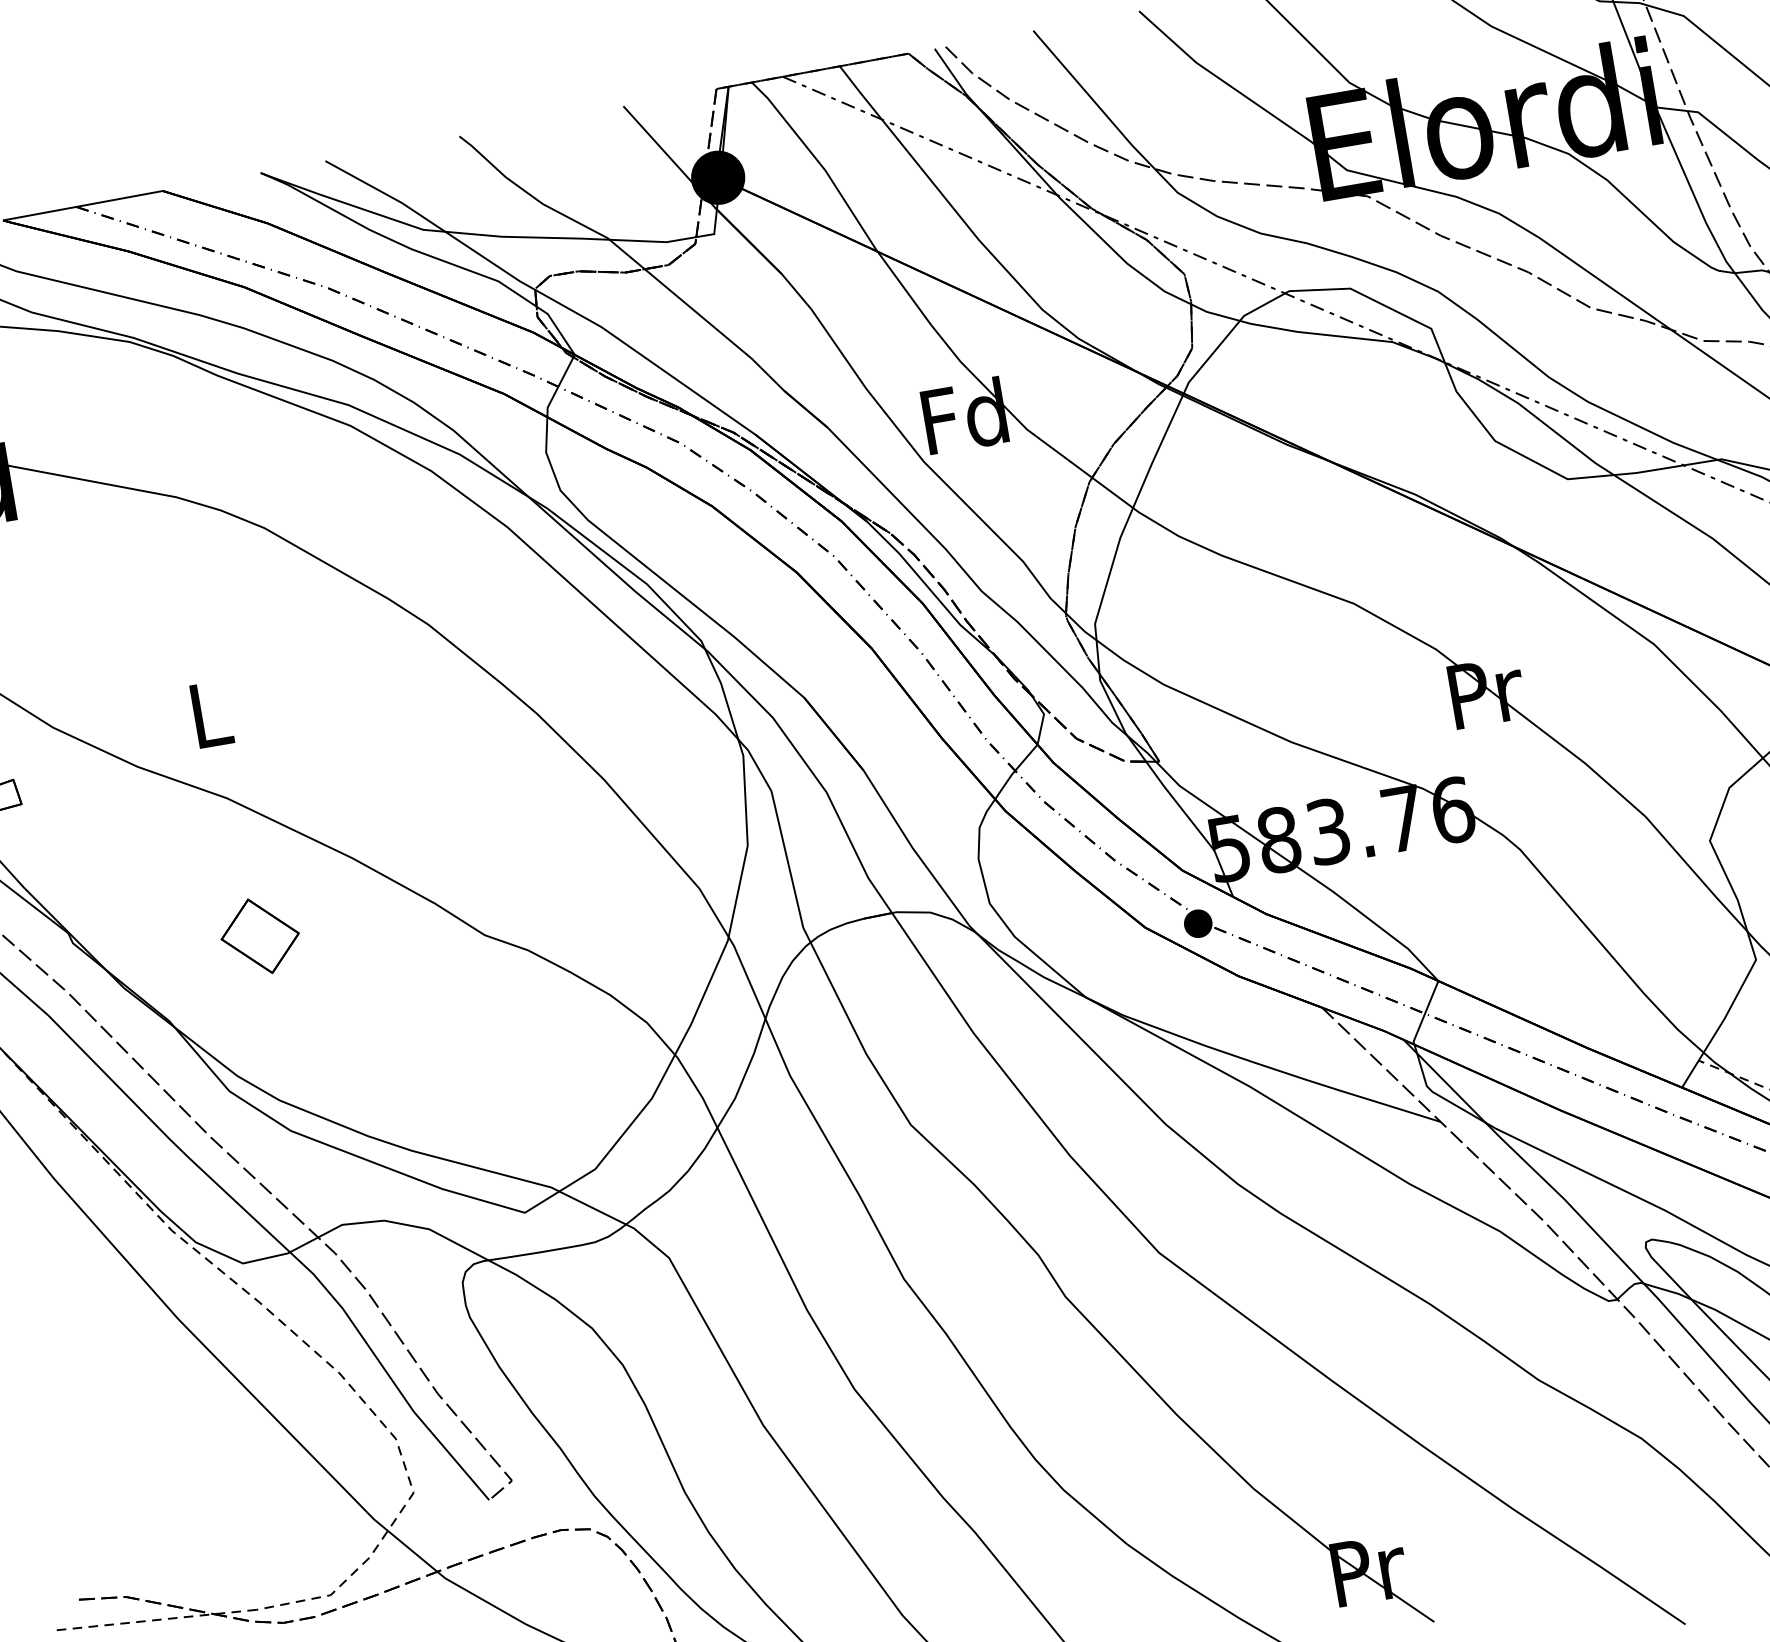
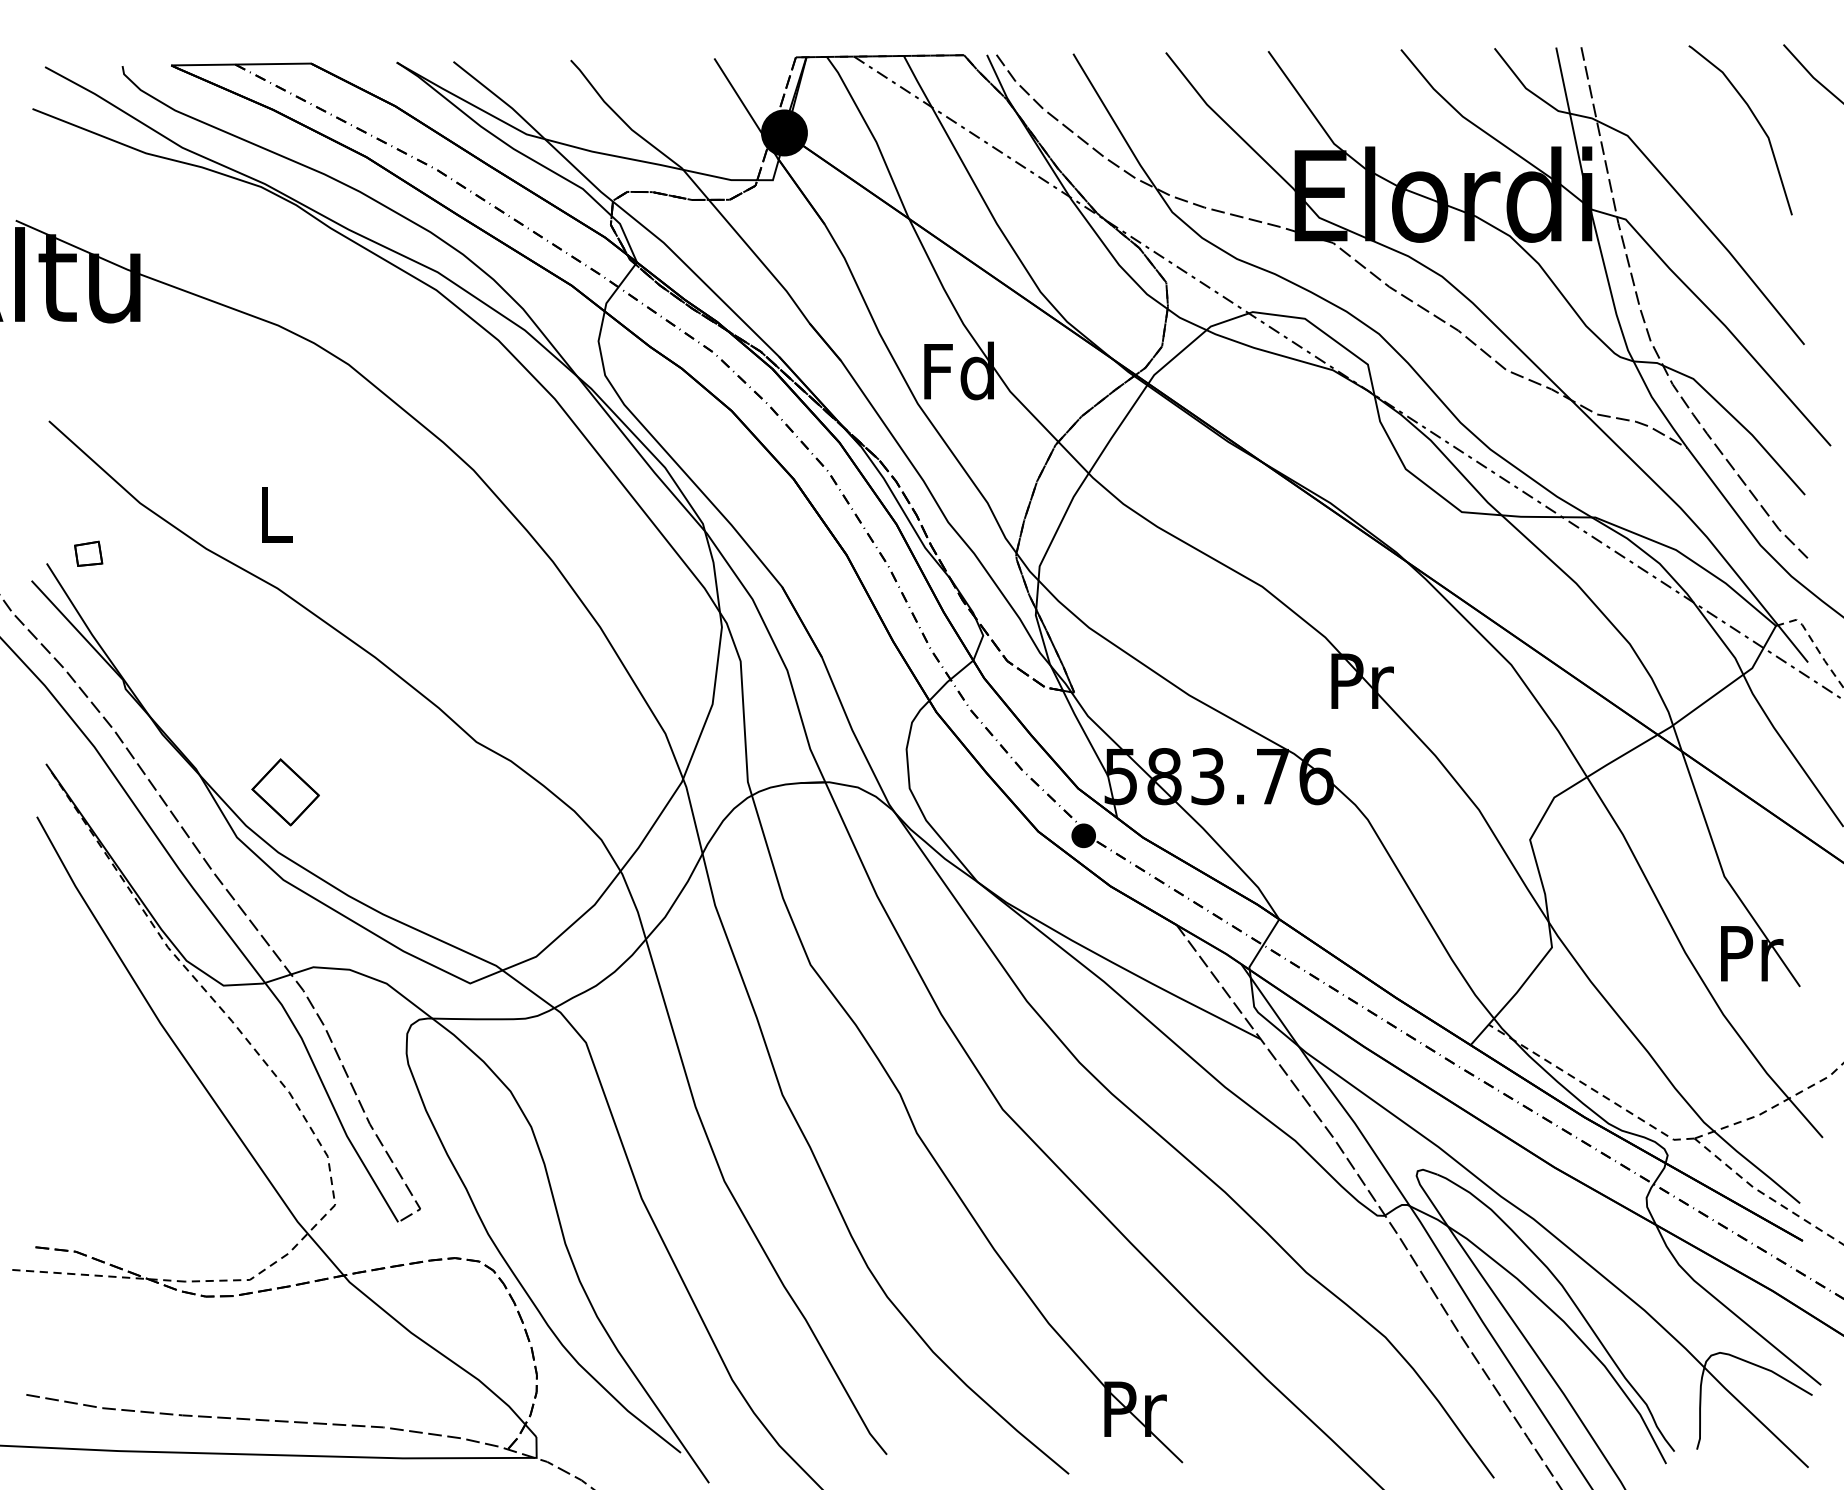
part: (260, 936) -> (285, 792), moved

